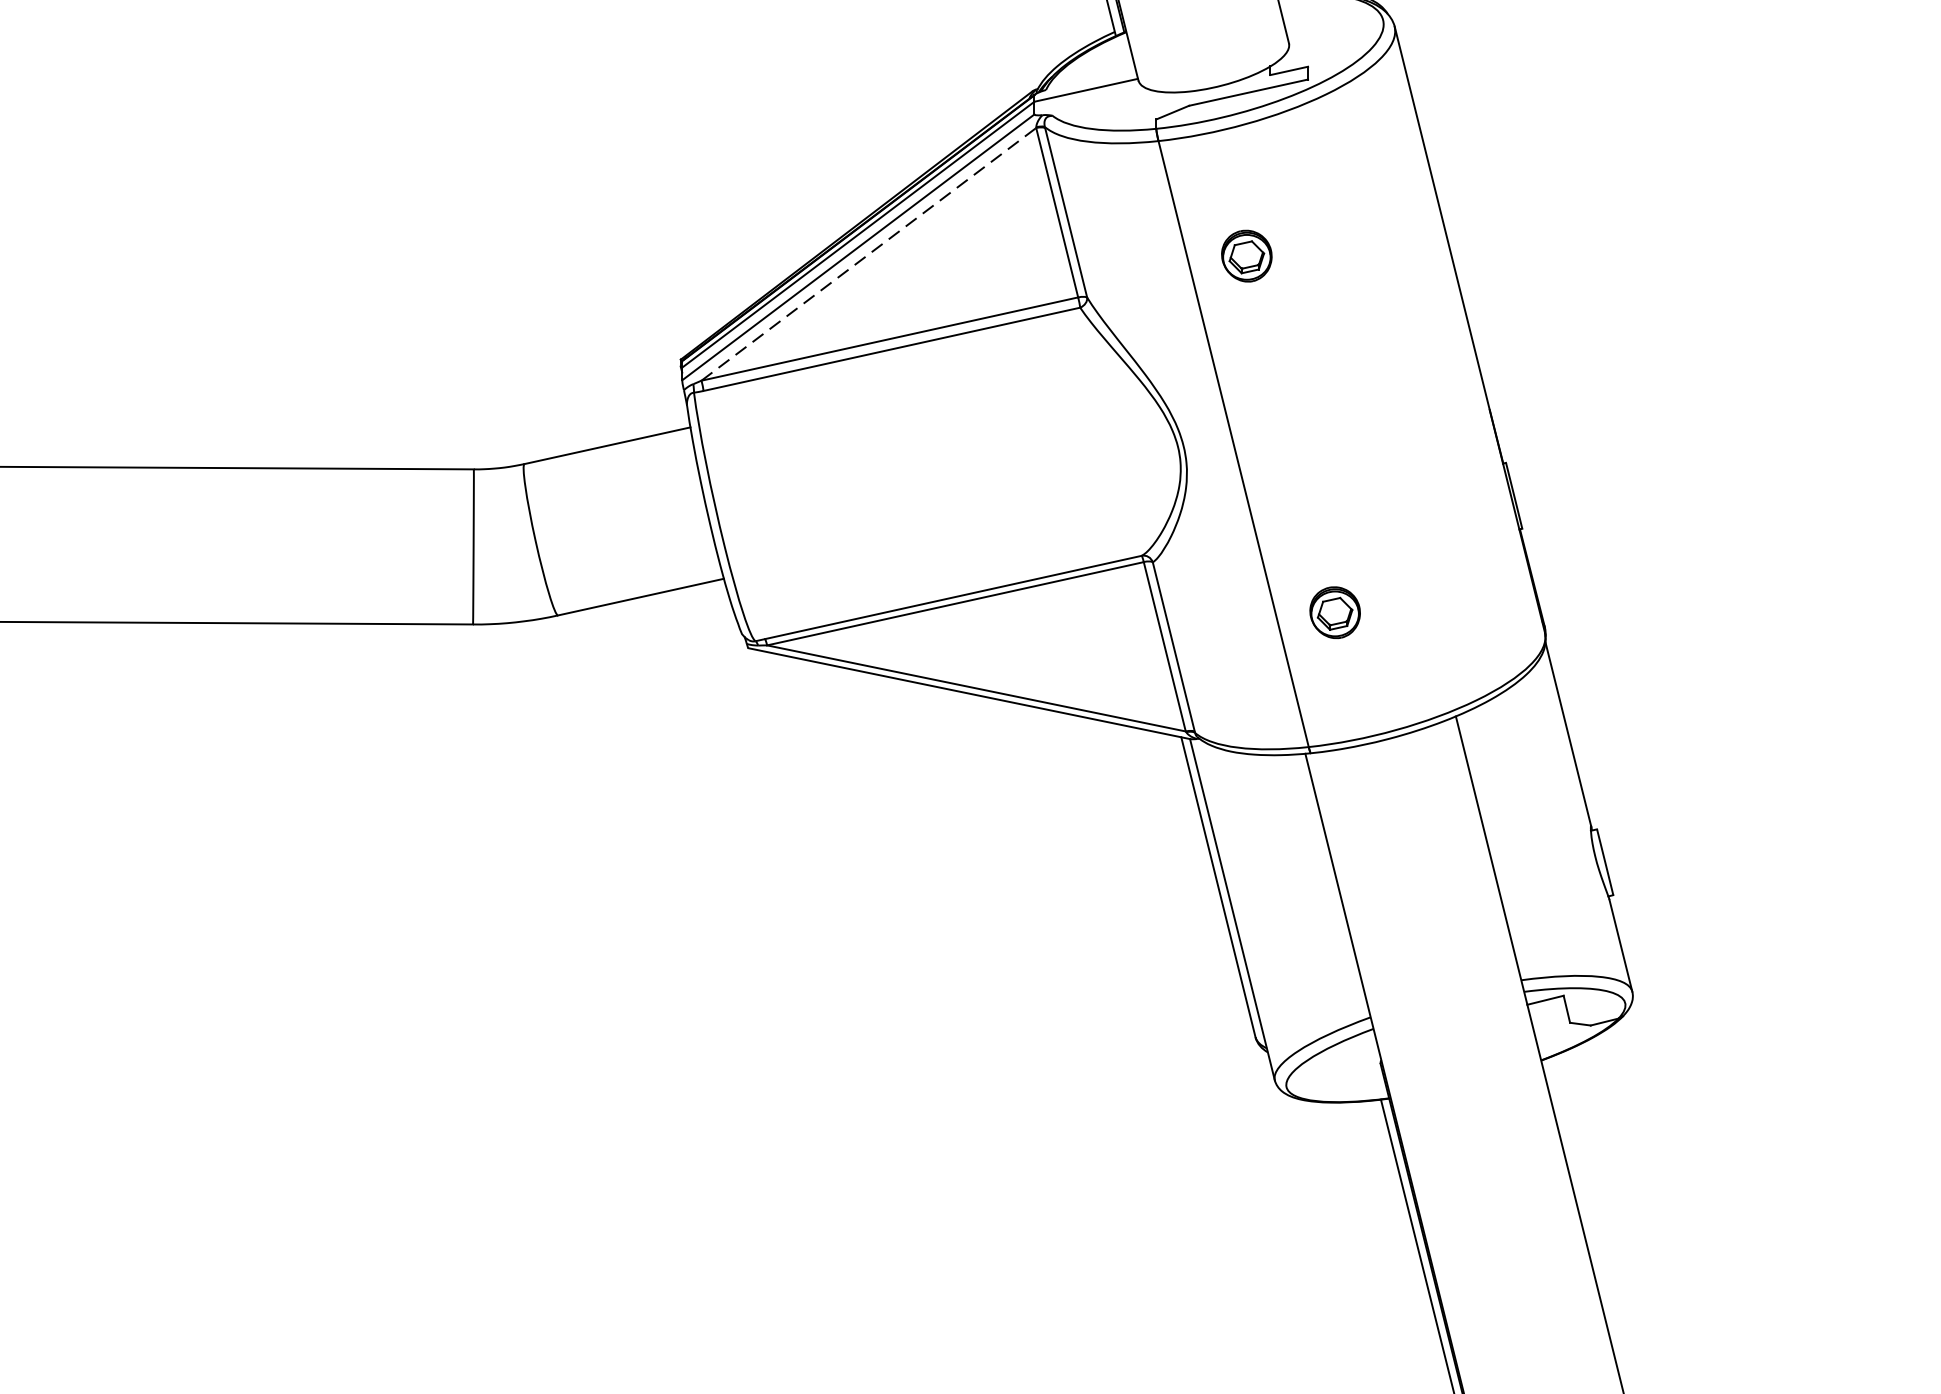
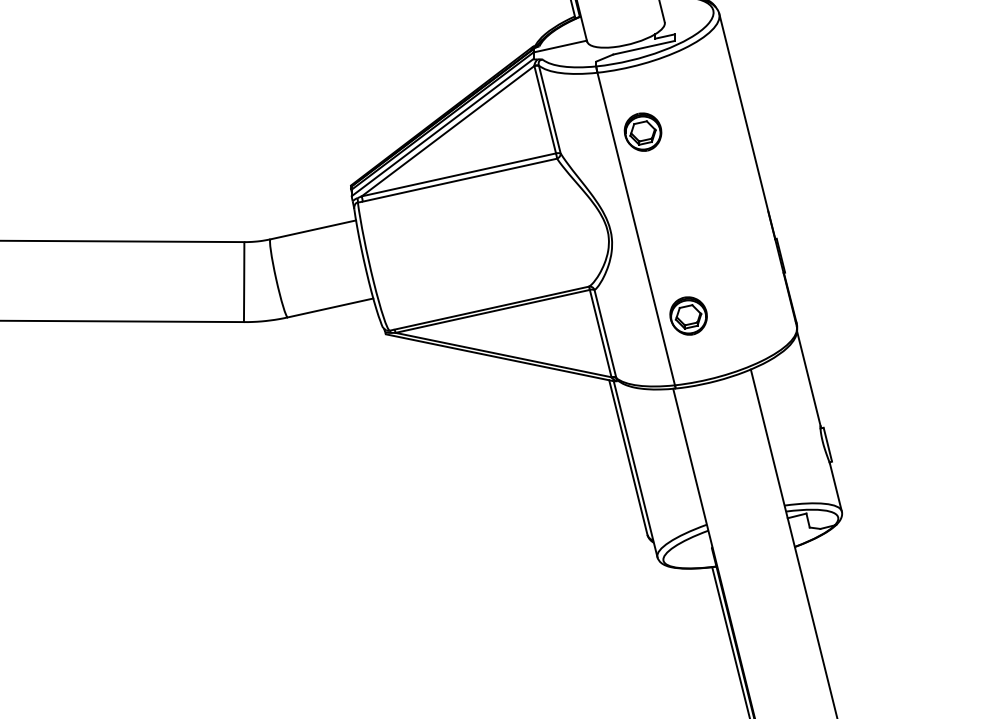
line: (869, 253) -> (448, 130), dashed -> solid
part: (1245, 254) -> (642, 131), size x1.43
part: (1334, 611) -> (688, 315), size x1.43

